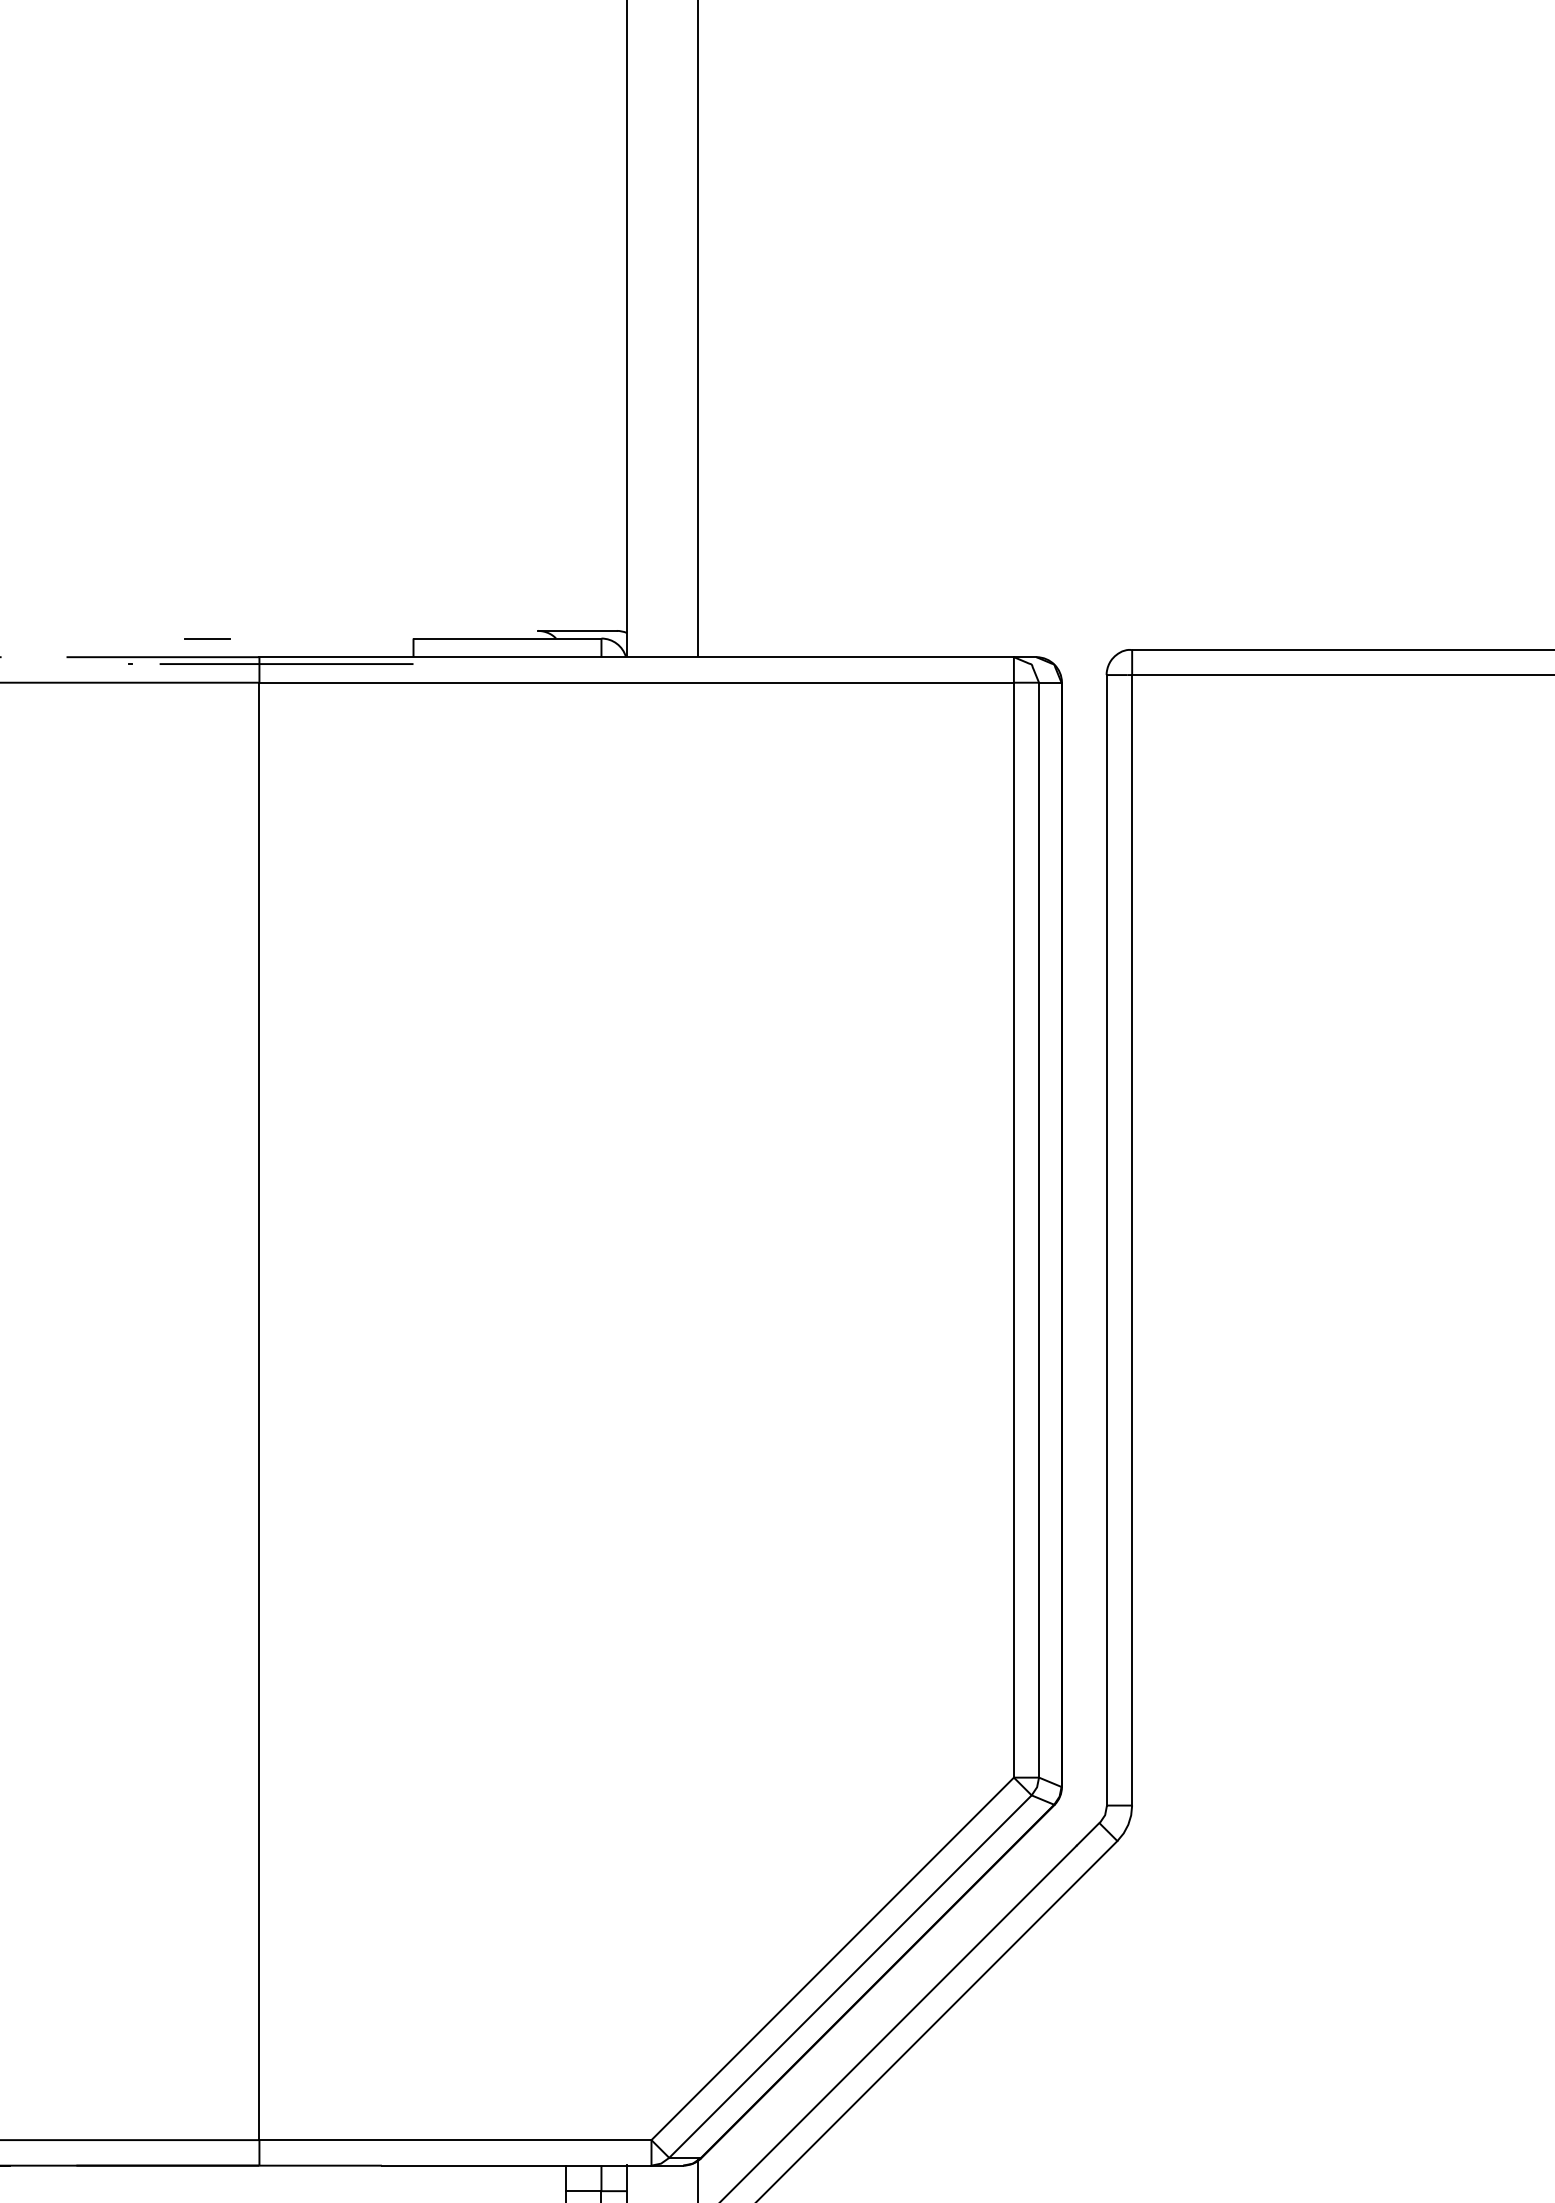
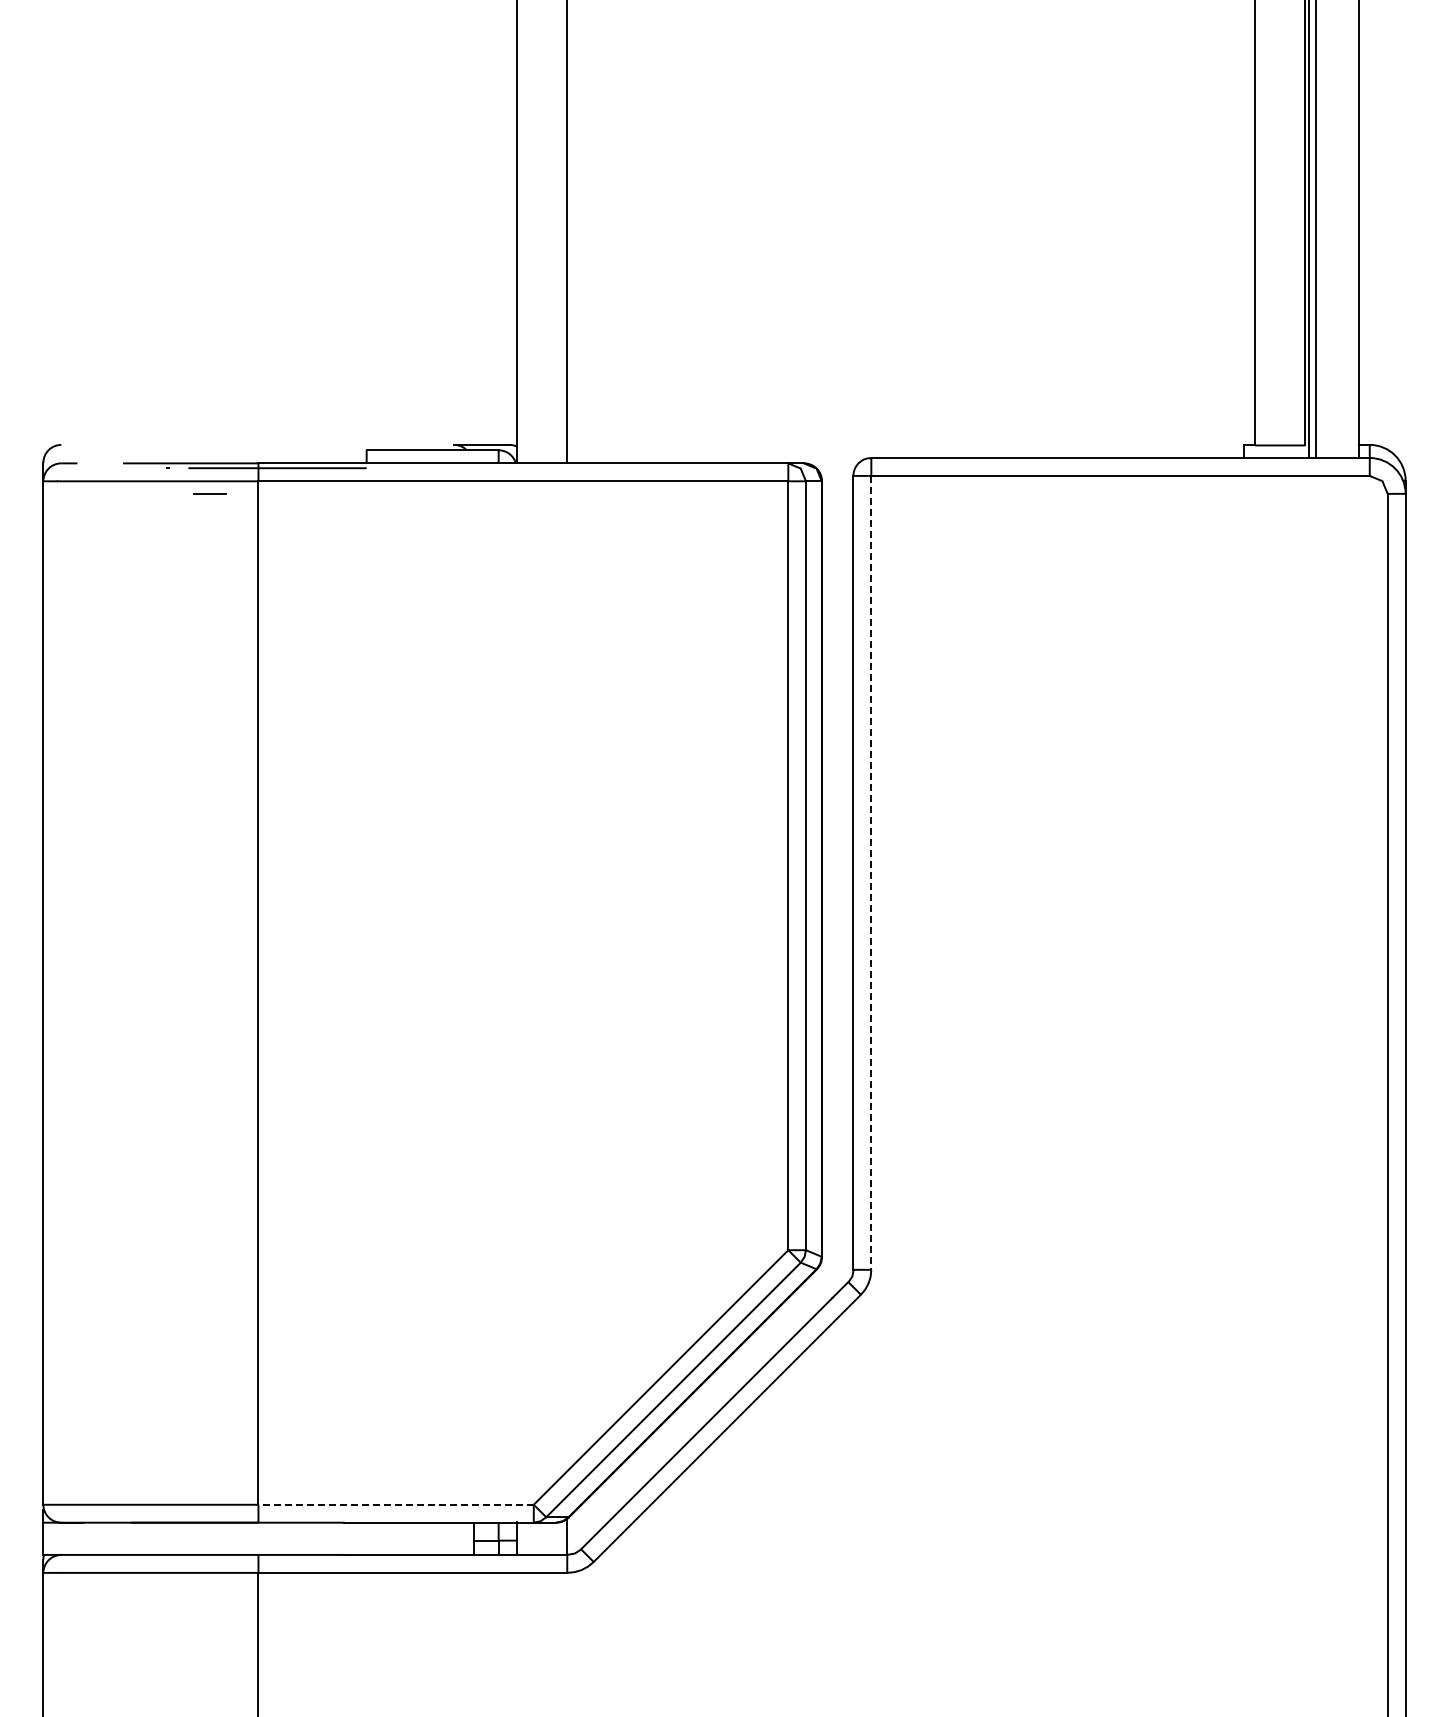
line: (206, 637) -> (209, 493), moved
line: (1132, 1239) -> (871, 872), solid -> dashed
line: (455, 2139) -> (396, 1504), solid -> dashed

